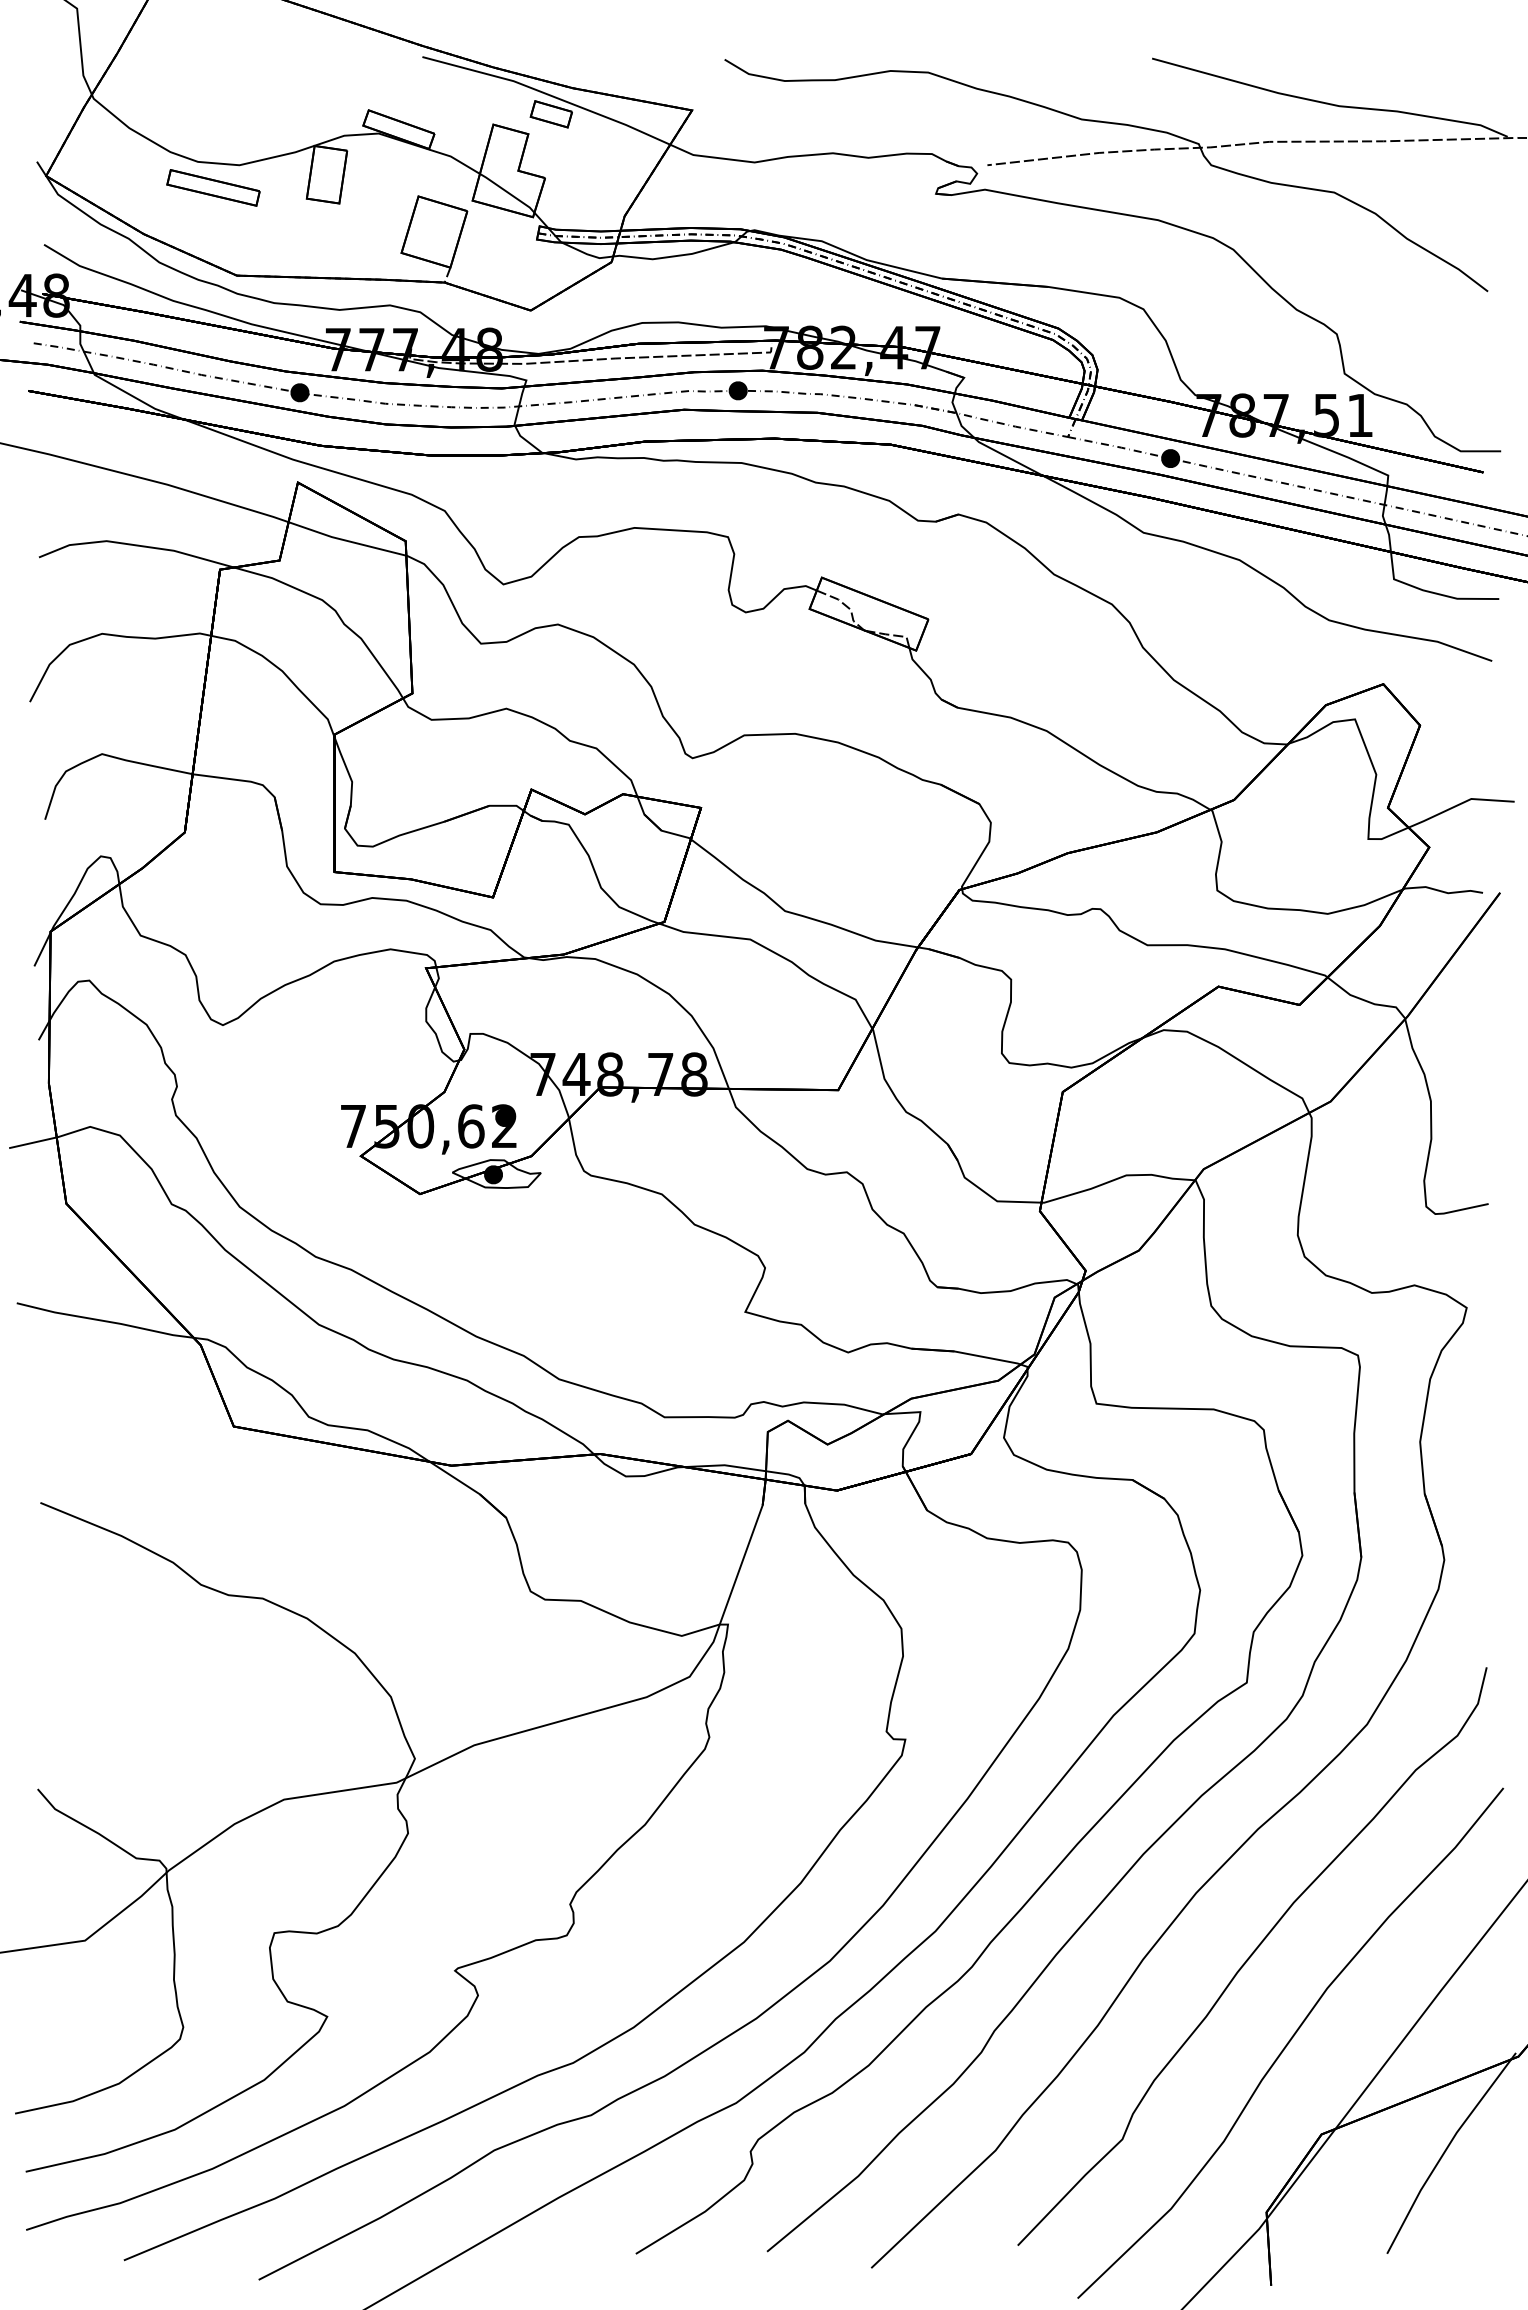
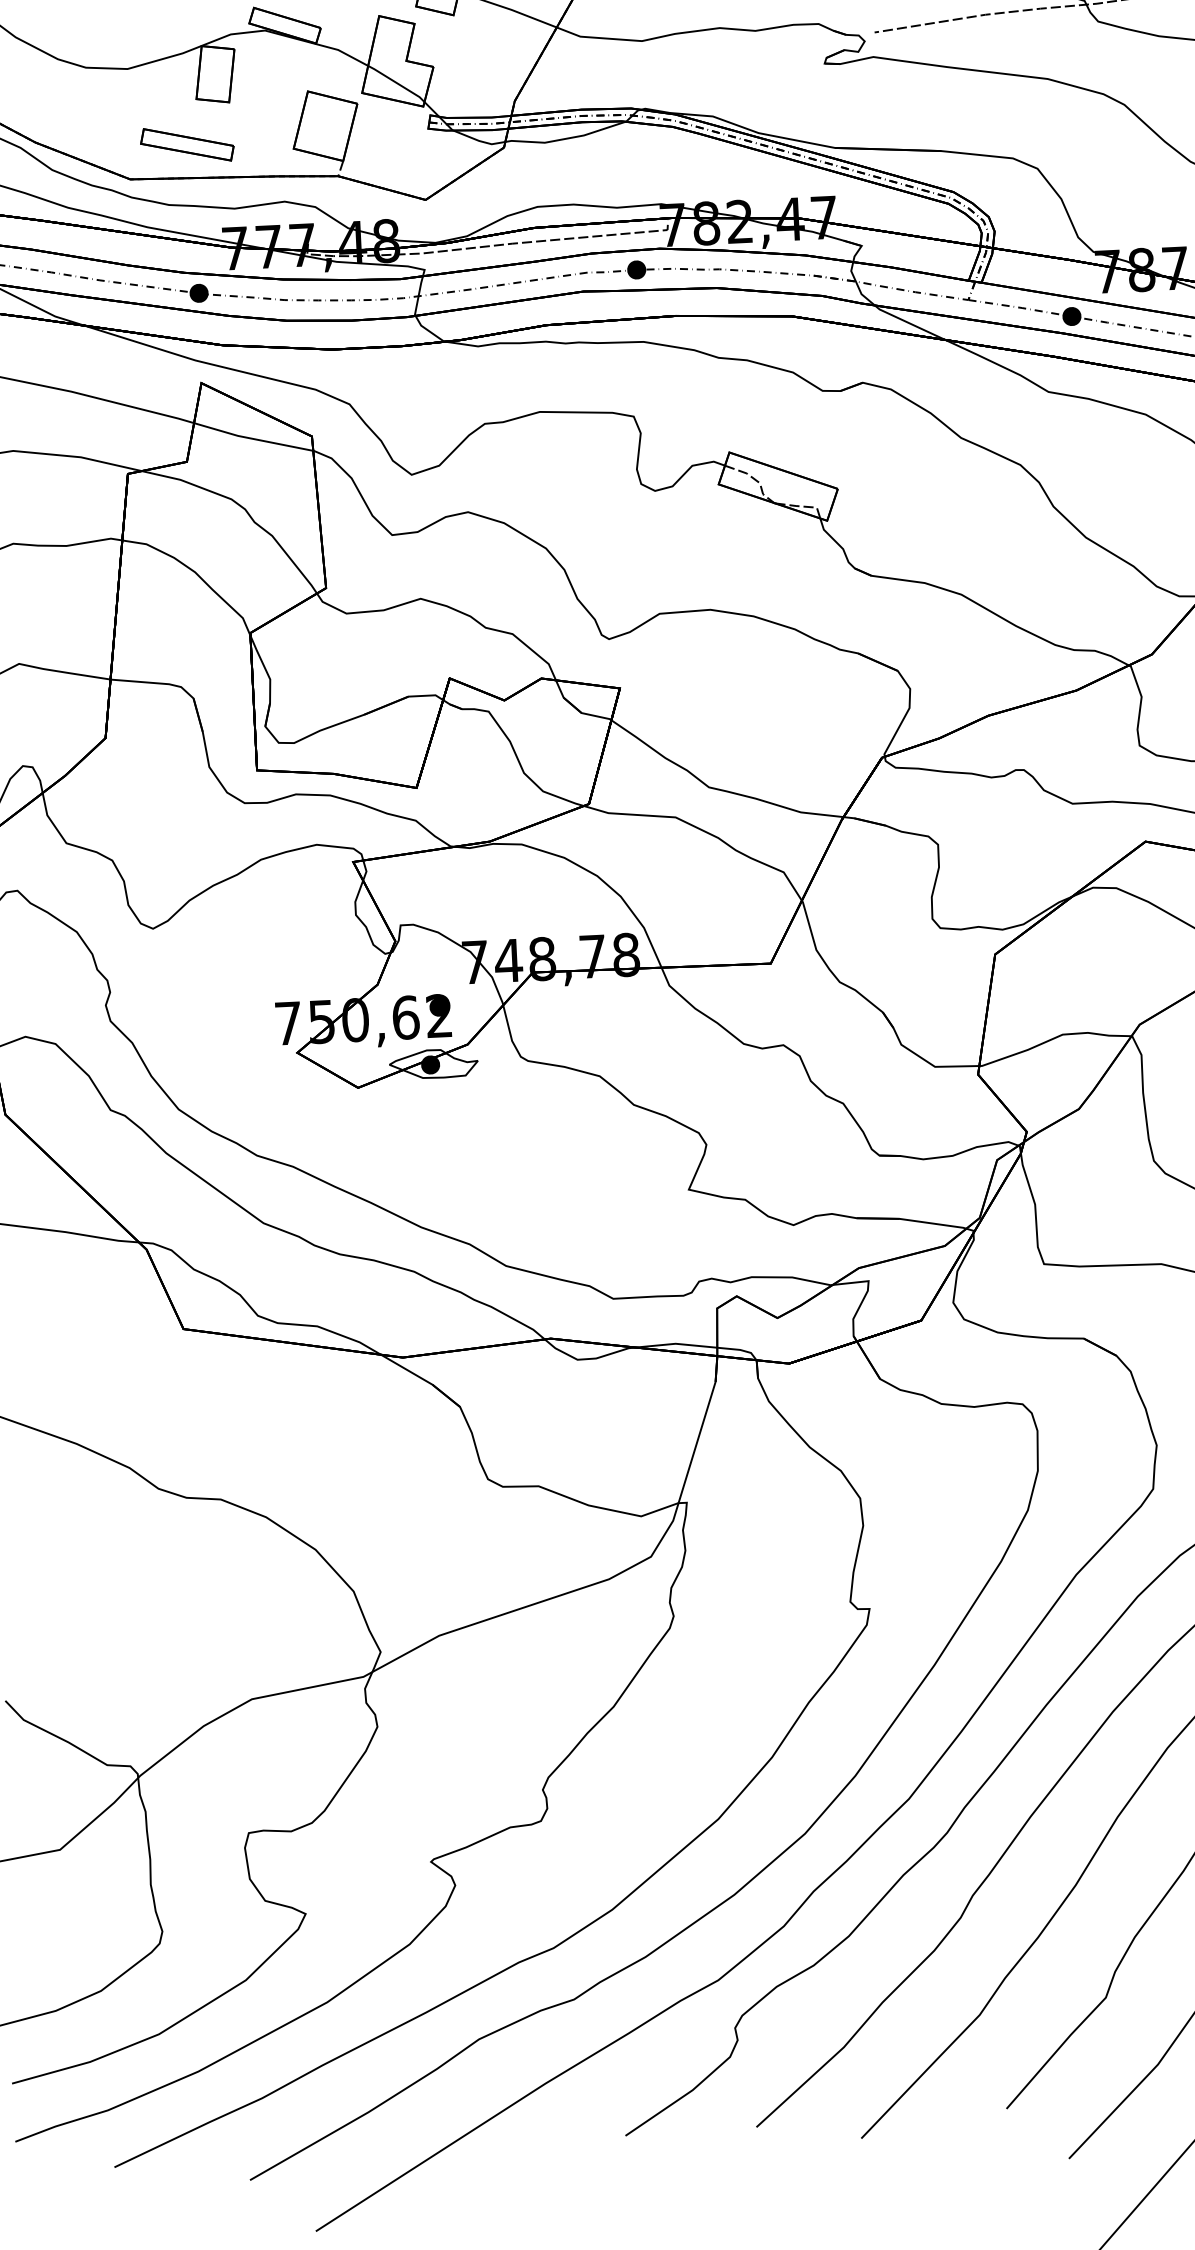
part: (213, 187) -> (187, 144), moved

